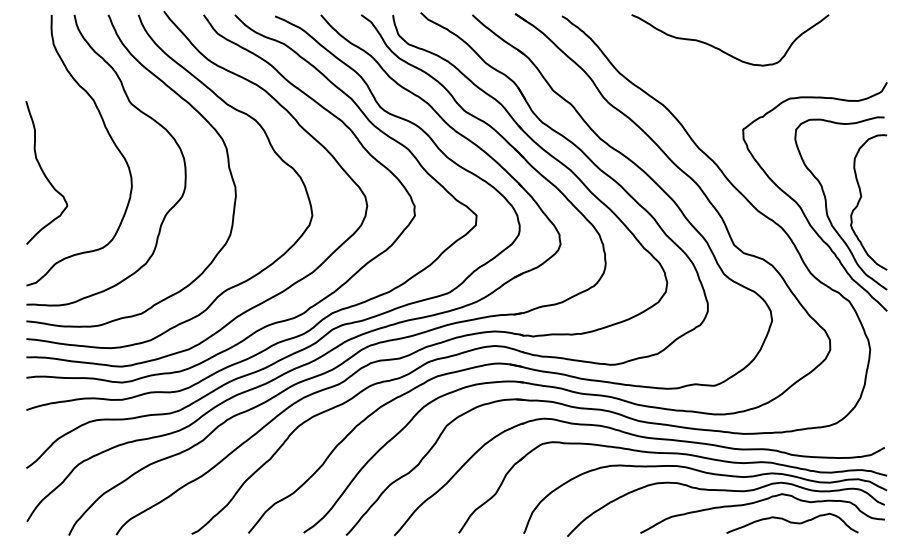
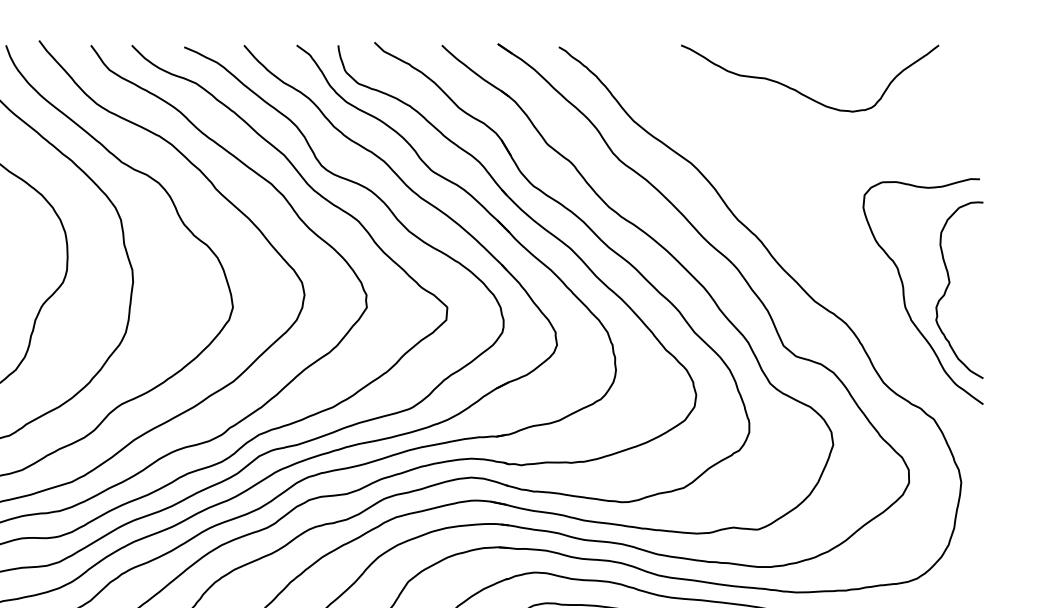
curve: (723, 50) -> (801, 91), moved
curve: (802, 208) -> (872, 298), removed

